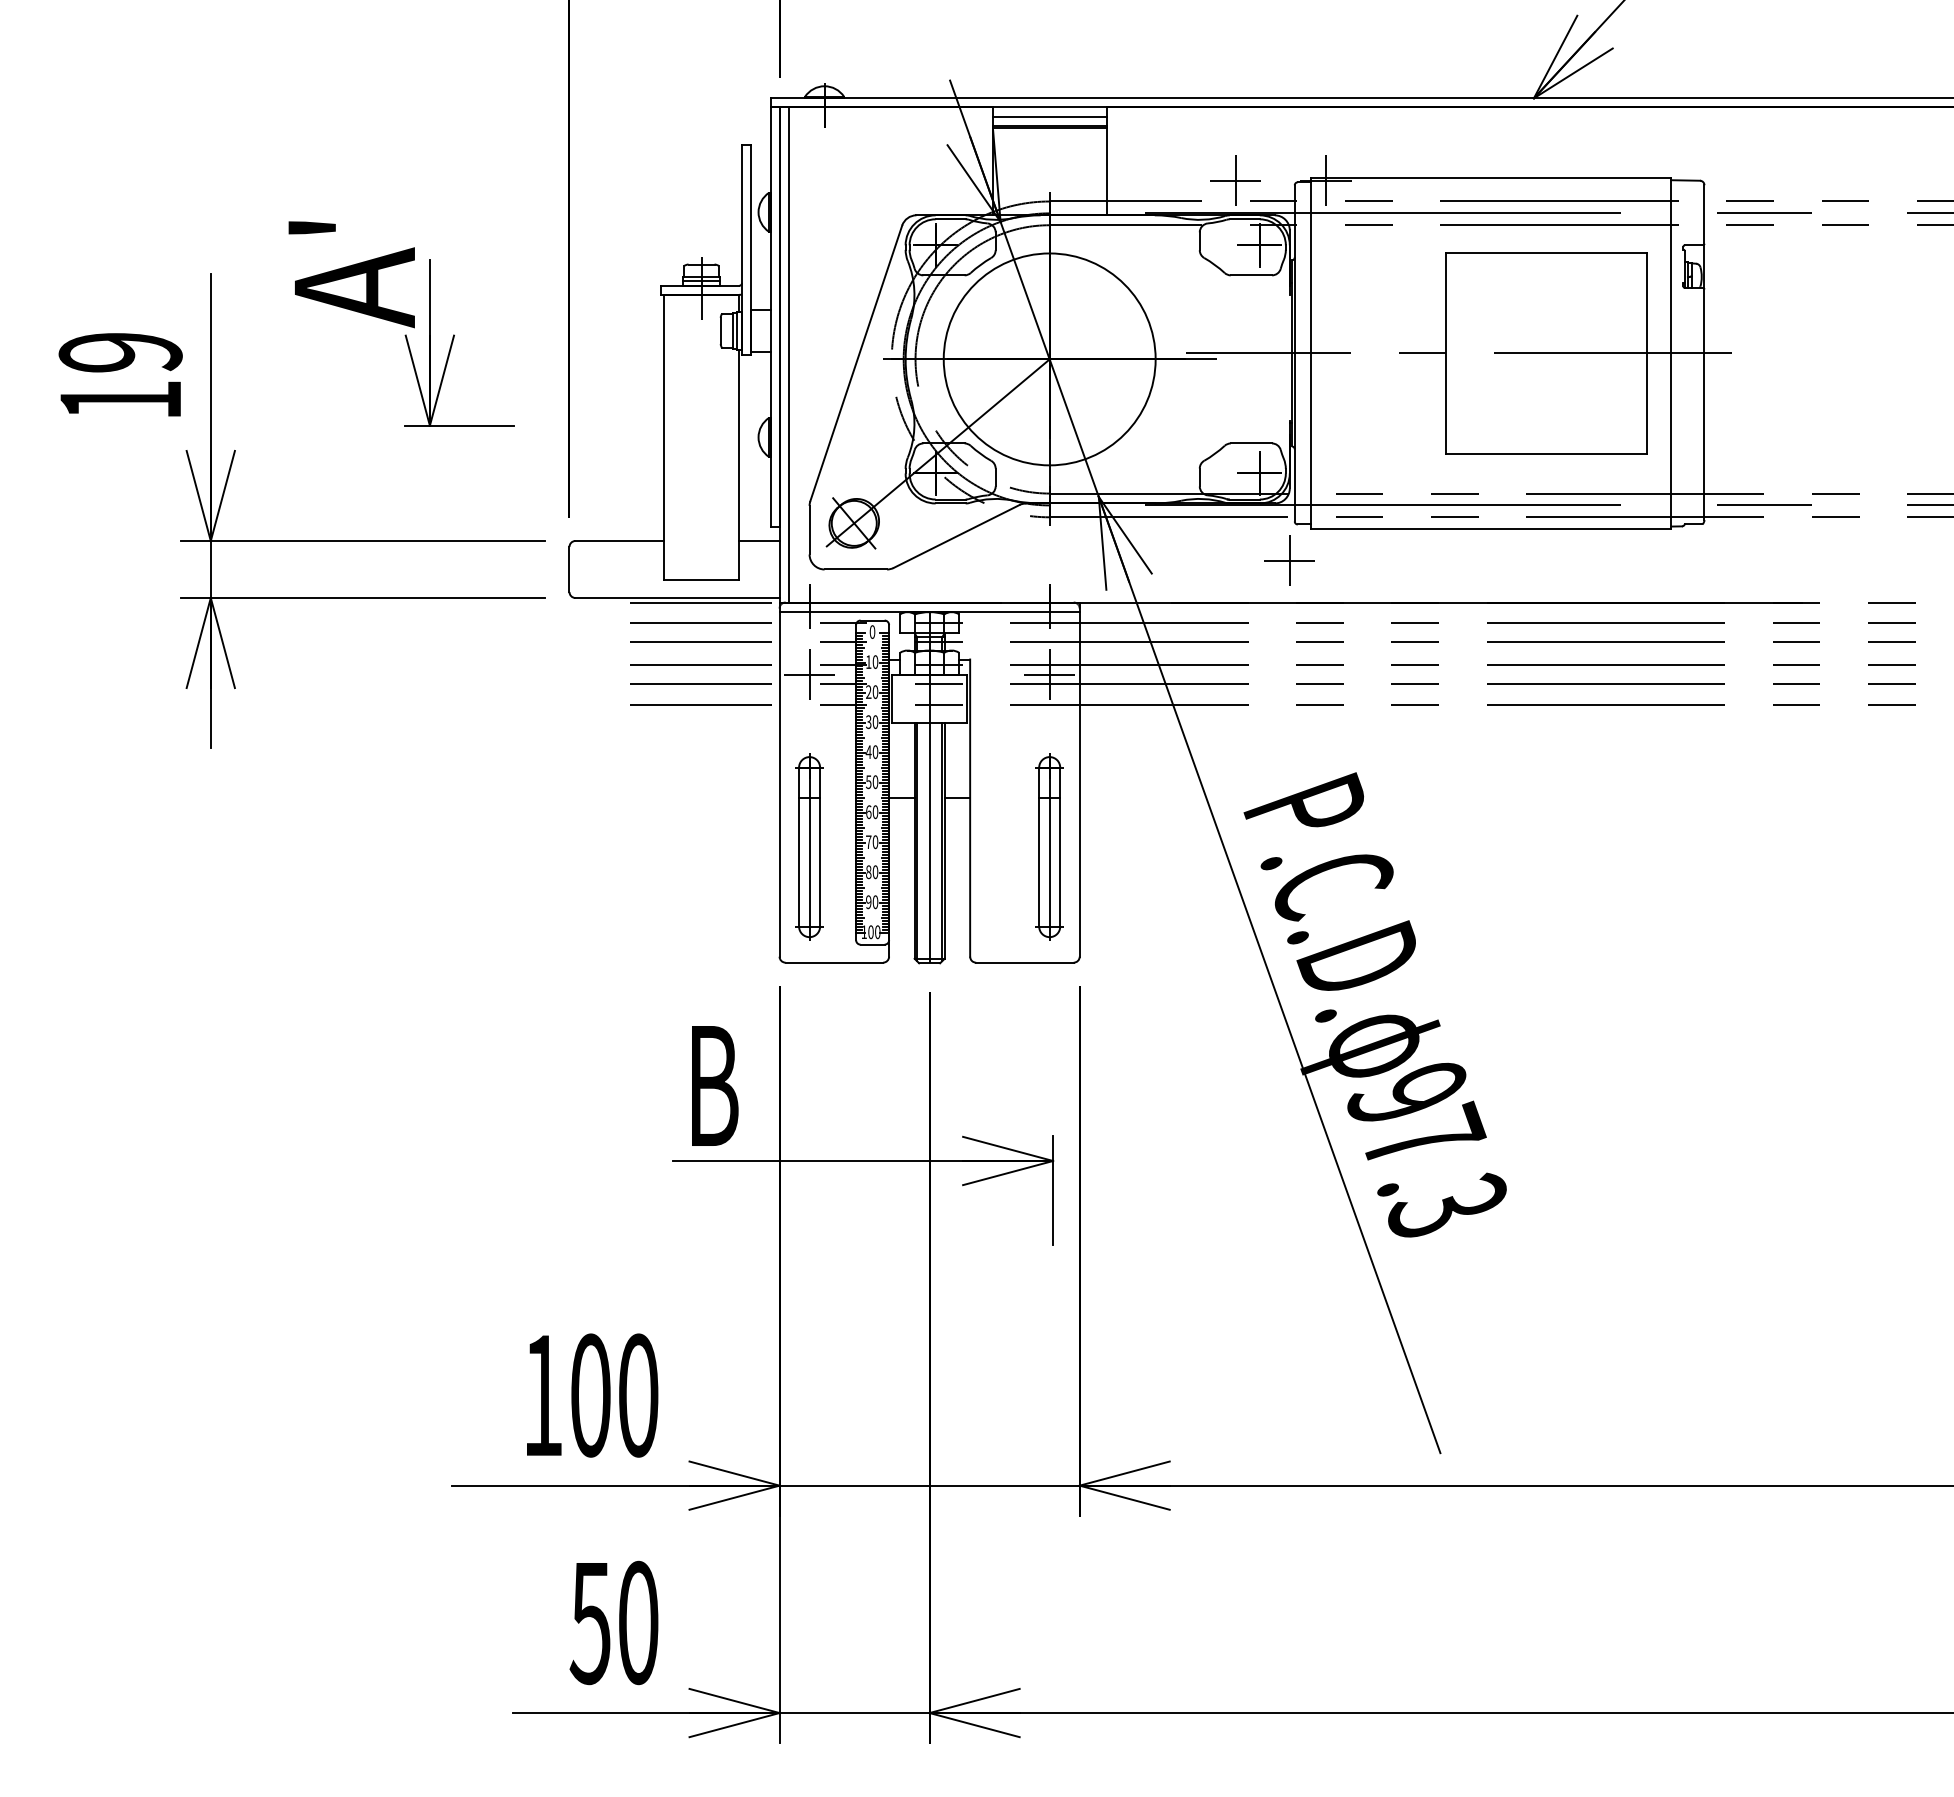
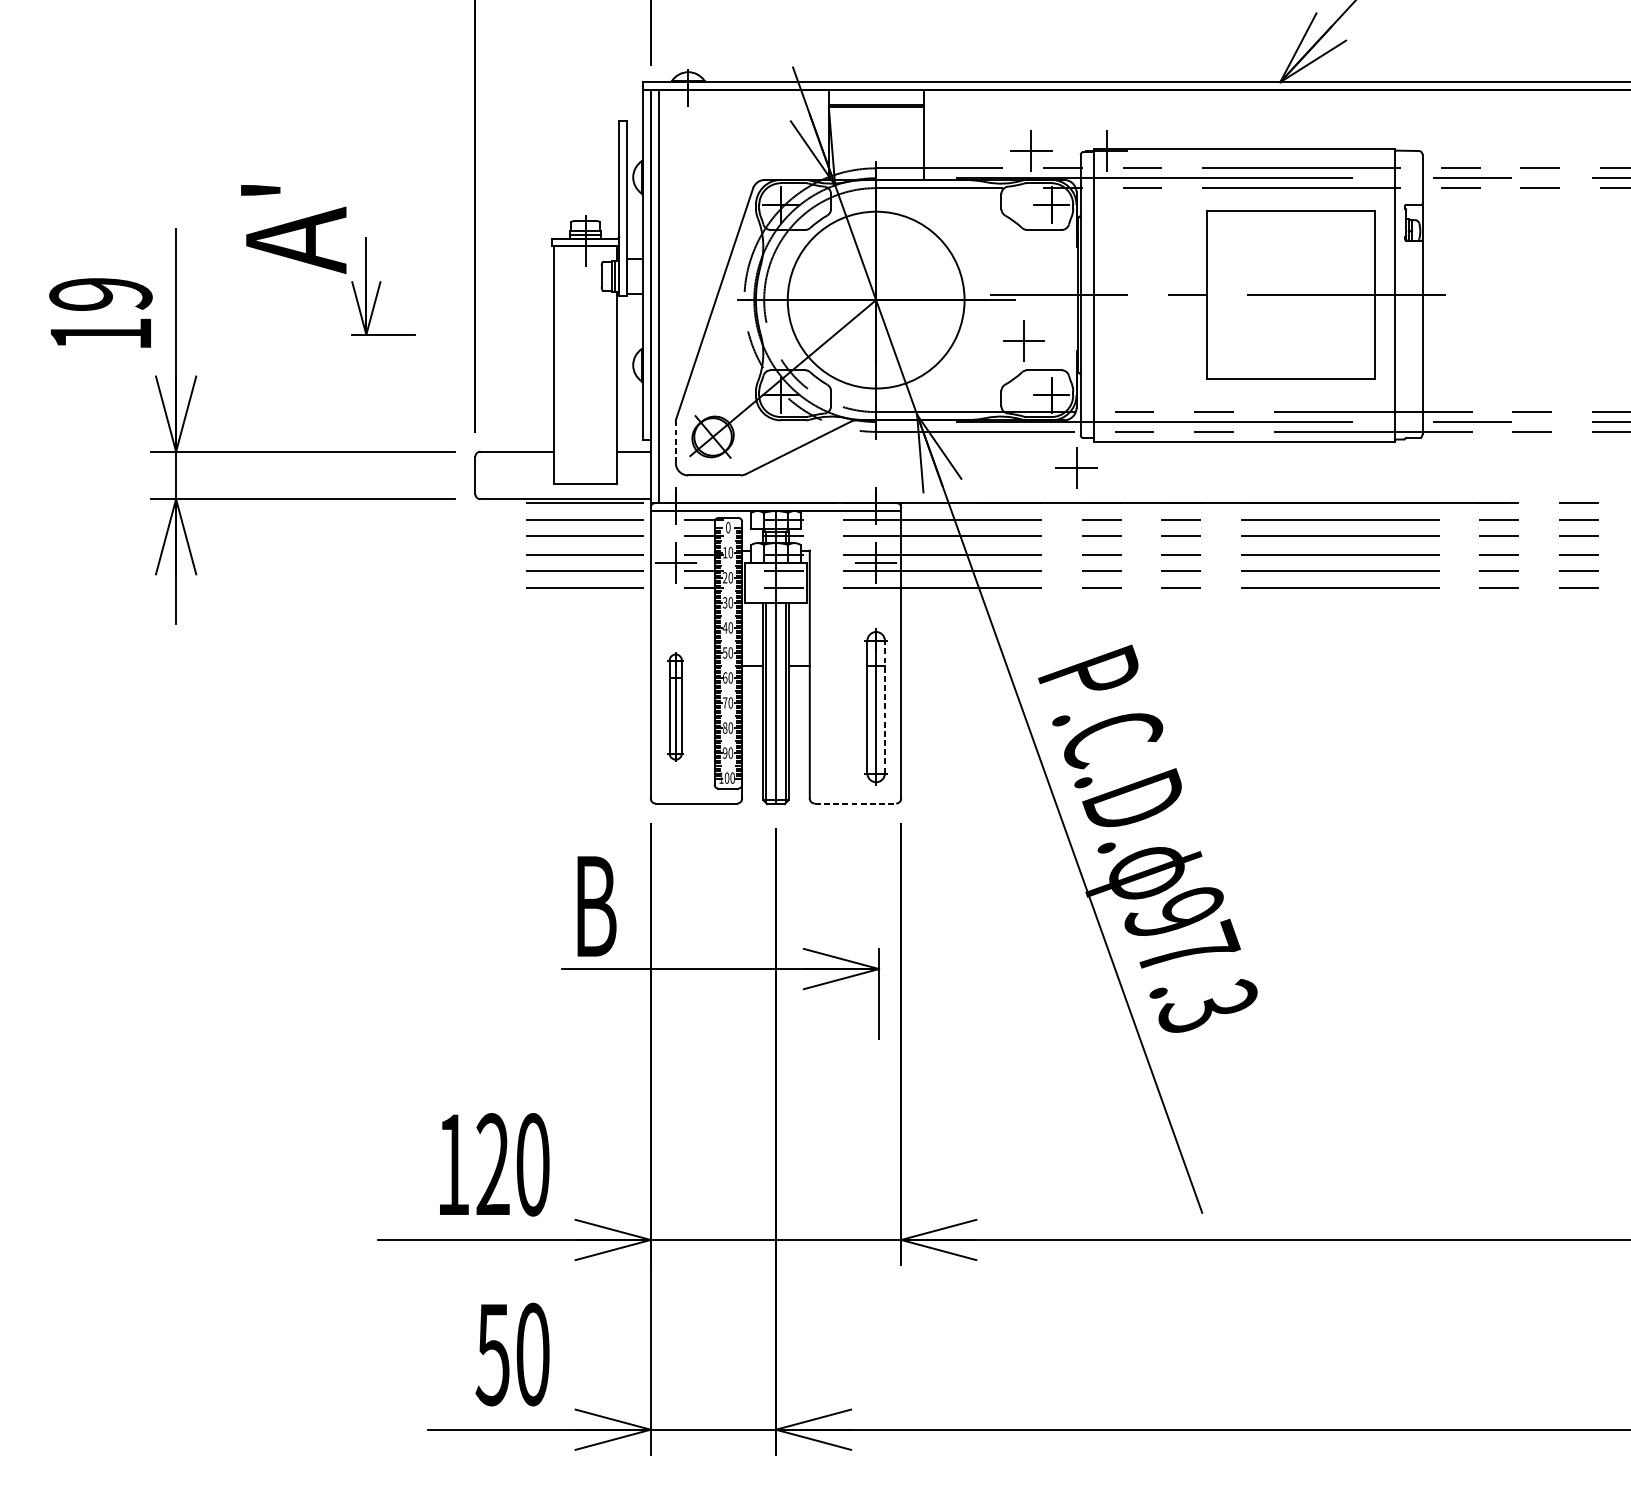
line: (1049, 116) -> (876, 97), removed
part: (459, 342) -> (383, 286), size x0.7
part: (1226, 408) -> (1023, 341), added
line: (809, 529) -> (675, 442), solid -> dashed
part: (809, 846) -> (675, 706), size x0.7
line: (1060, 847) -> (885, 707), solid -> dashed
line: (1024, 962) -> (855, 803), solid -> dashed
text: (590, 1395) -> (492, 1164), 100 -> 120

